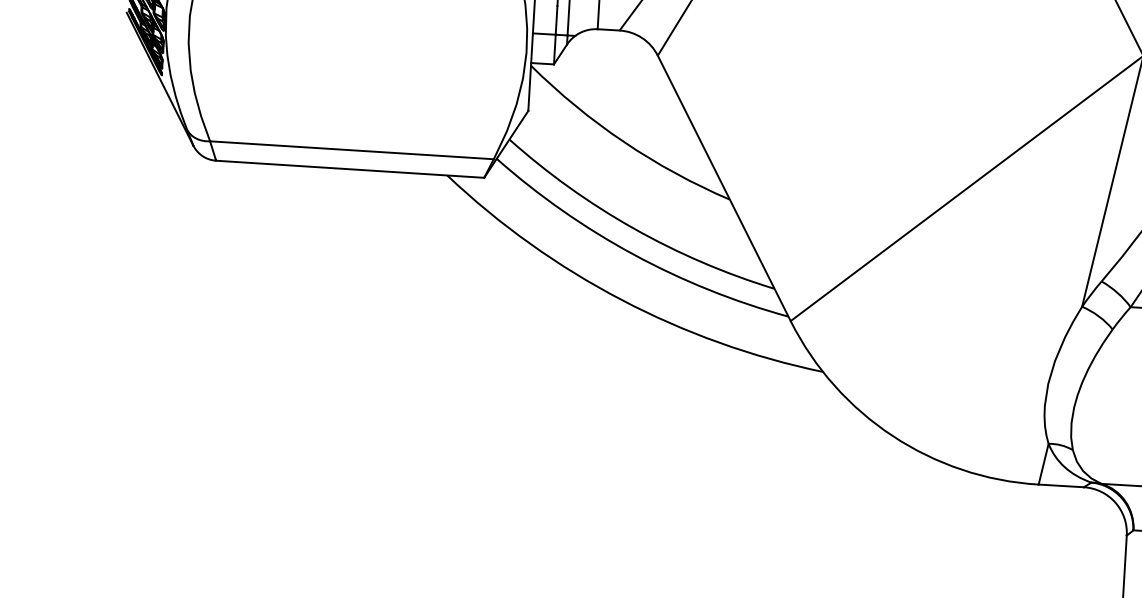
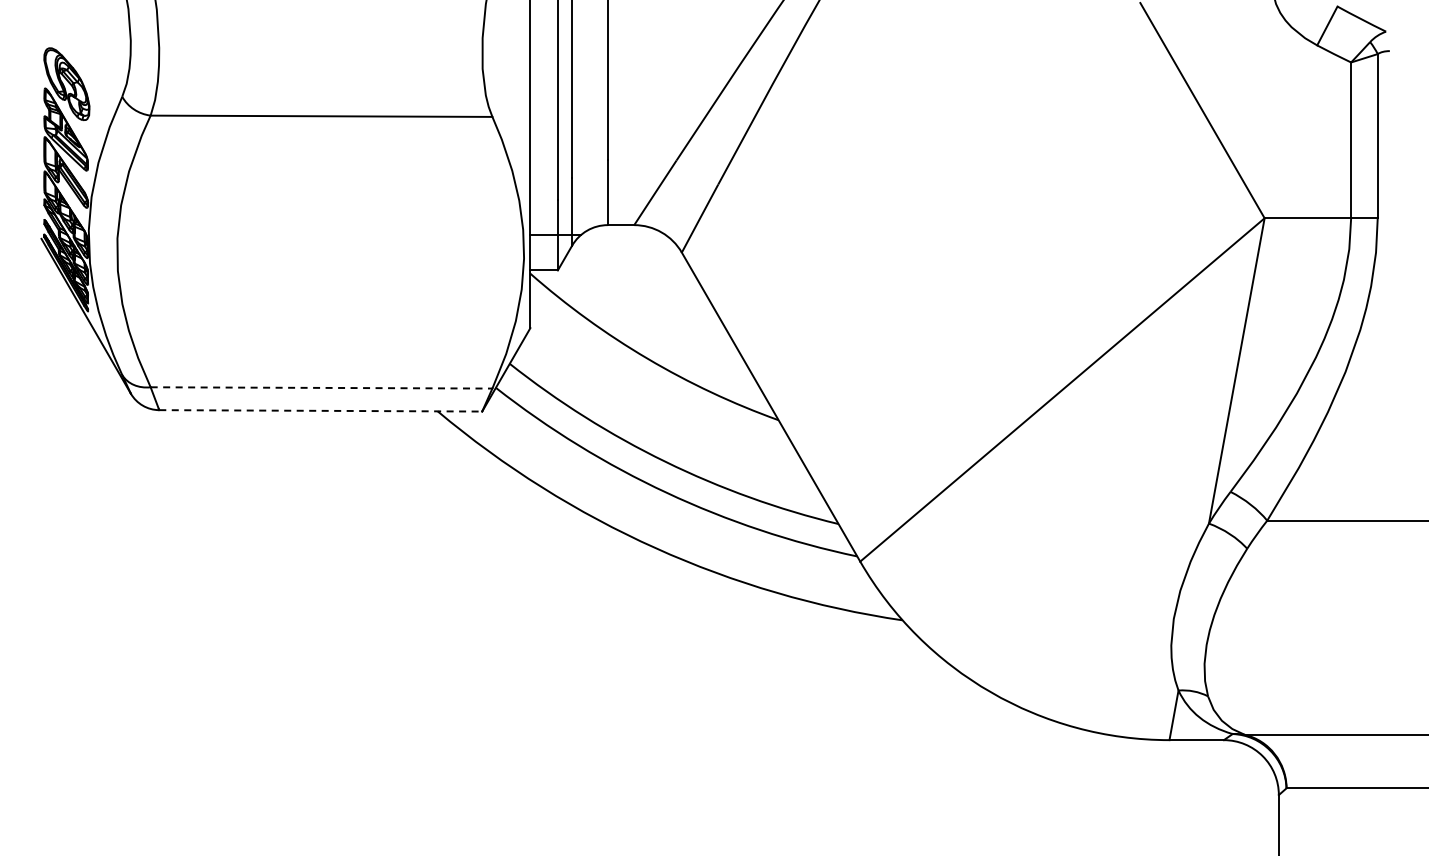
line: (351, 149) -> (321, 387), solid -> dashed
line: (350, 169) -> (321, 410), solid -> dashed

